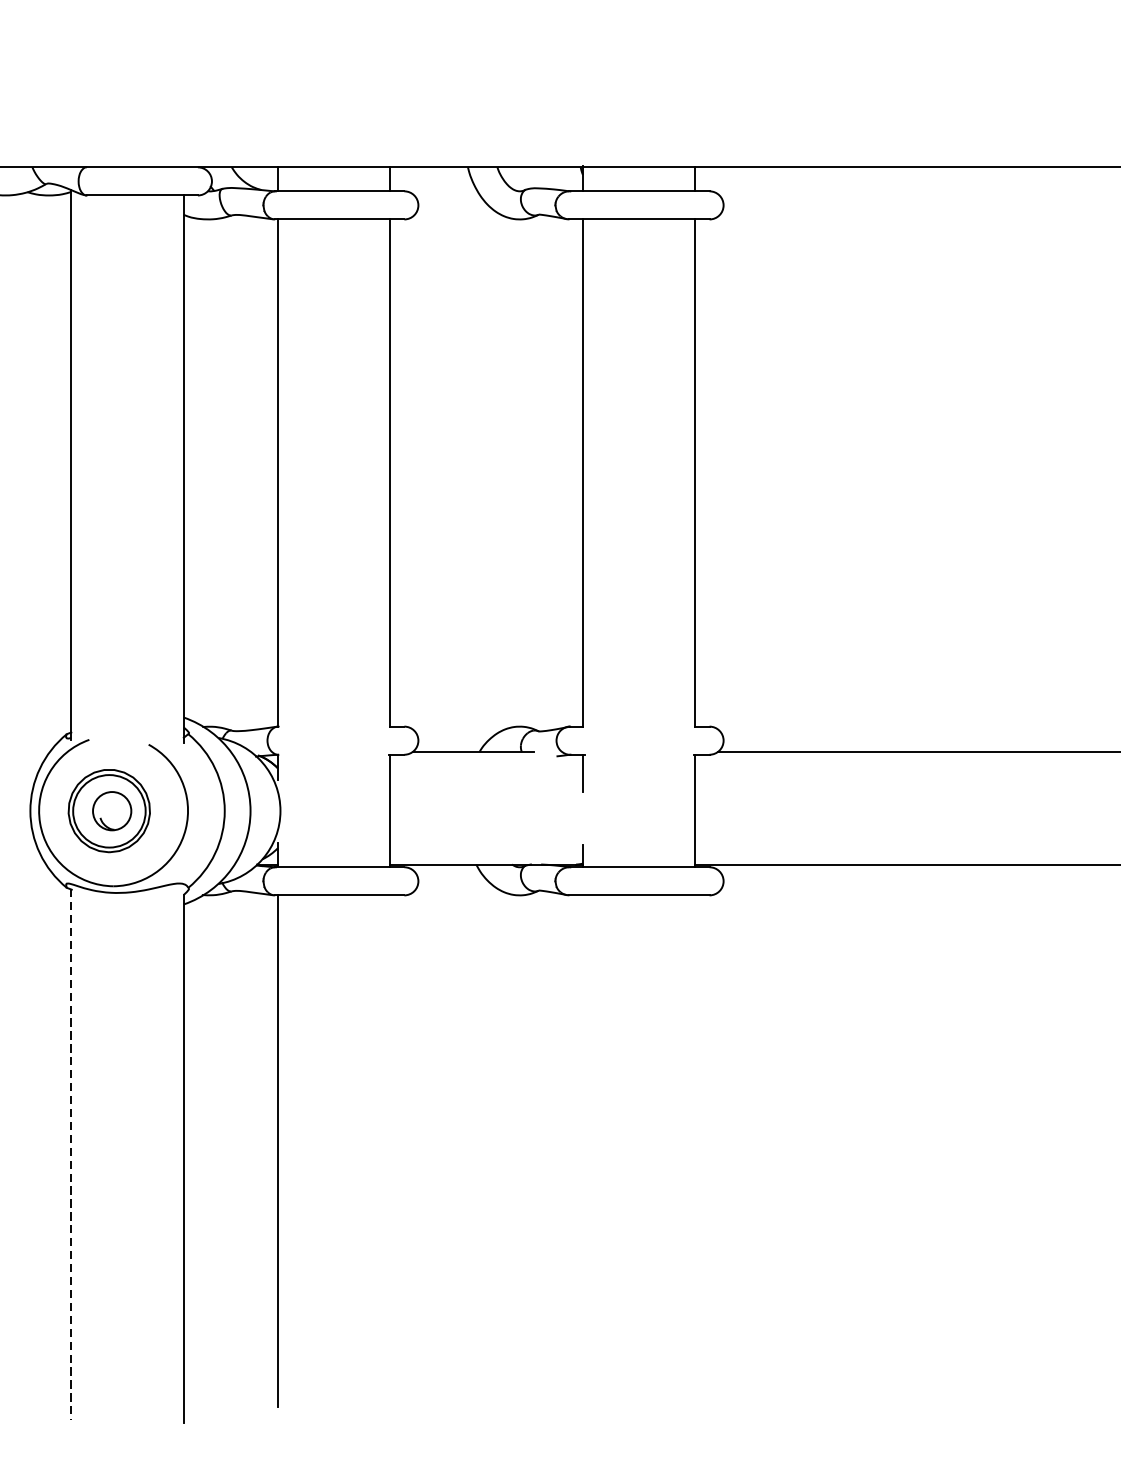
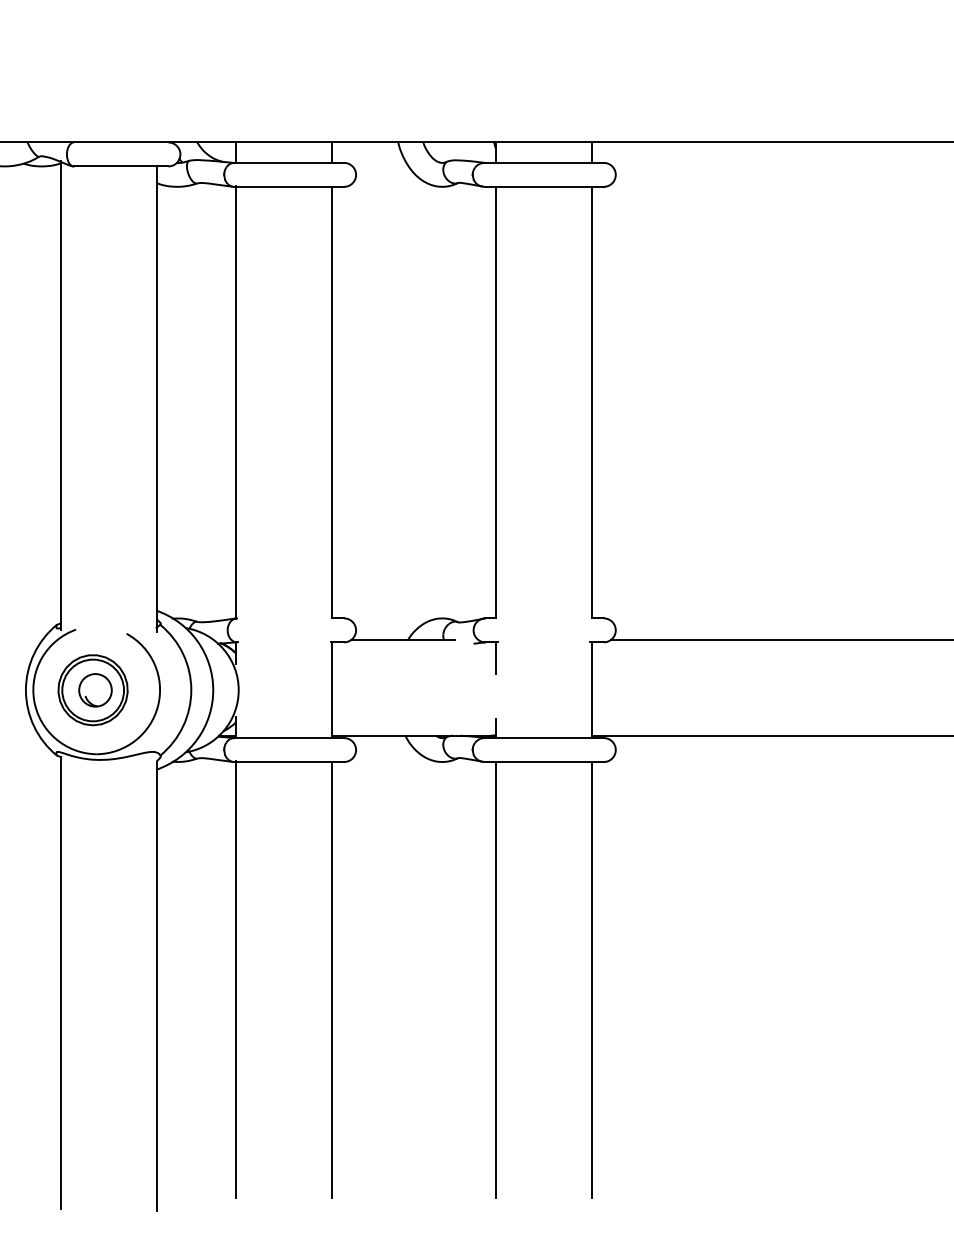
line: (390, 1150) -> (332, 979), added
line: (583, 1150) -> (496, 979), added
line: (695, 1150) -> (591, 979), added
line: (71, 1155) -> (60, 983), dashed -> solid

